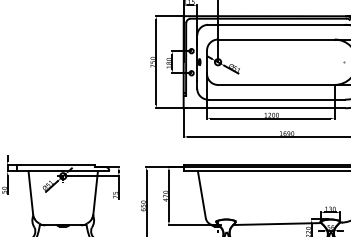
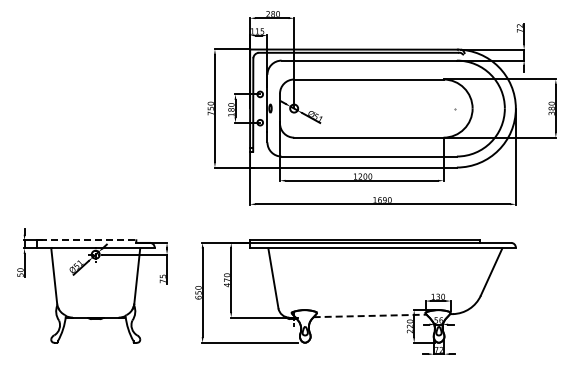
line: (57, 165) -> (88, 240), solid -> dashed
line: (277, 223) -> (370, 315), solid -> dashed

